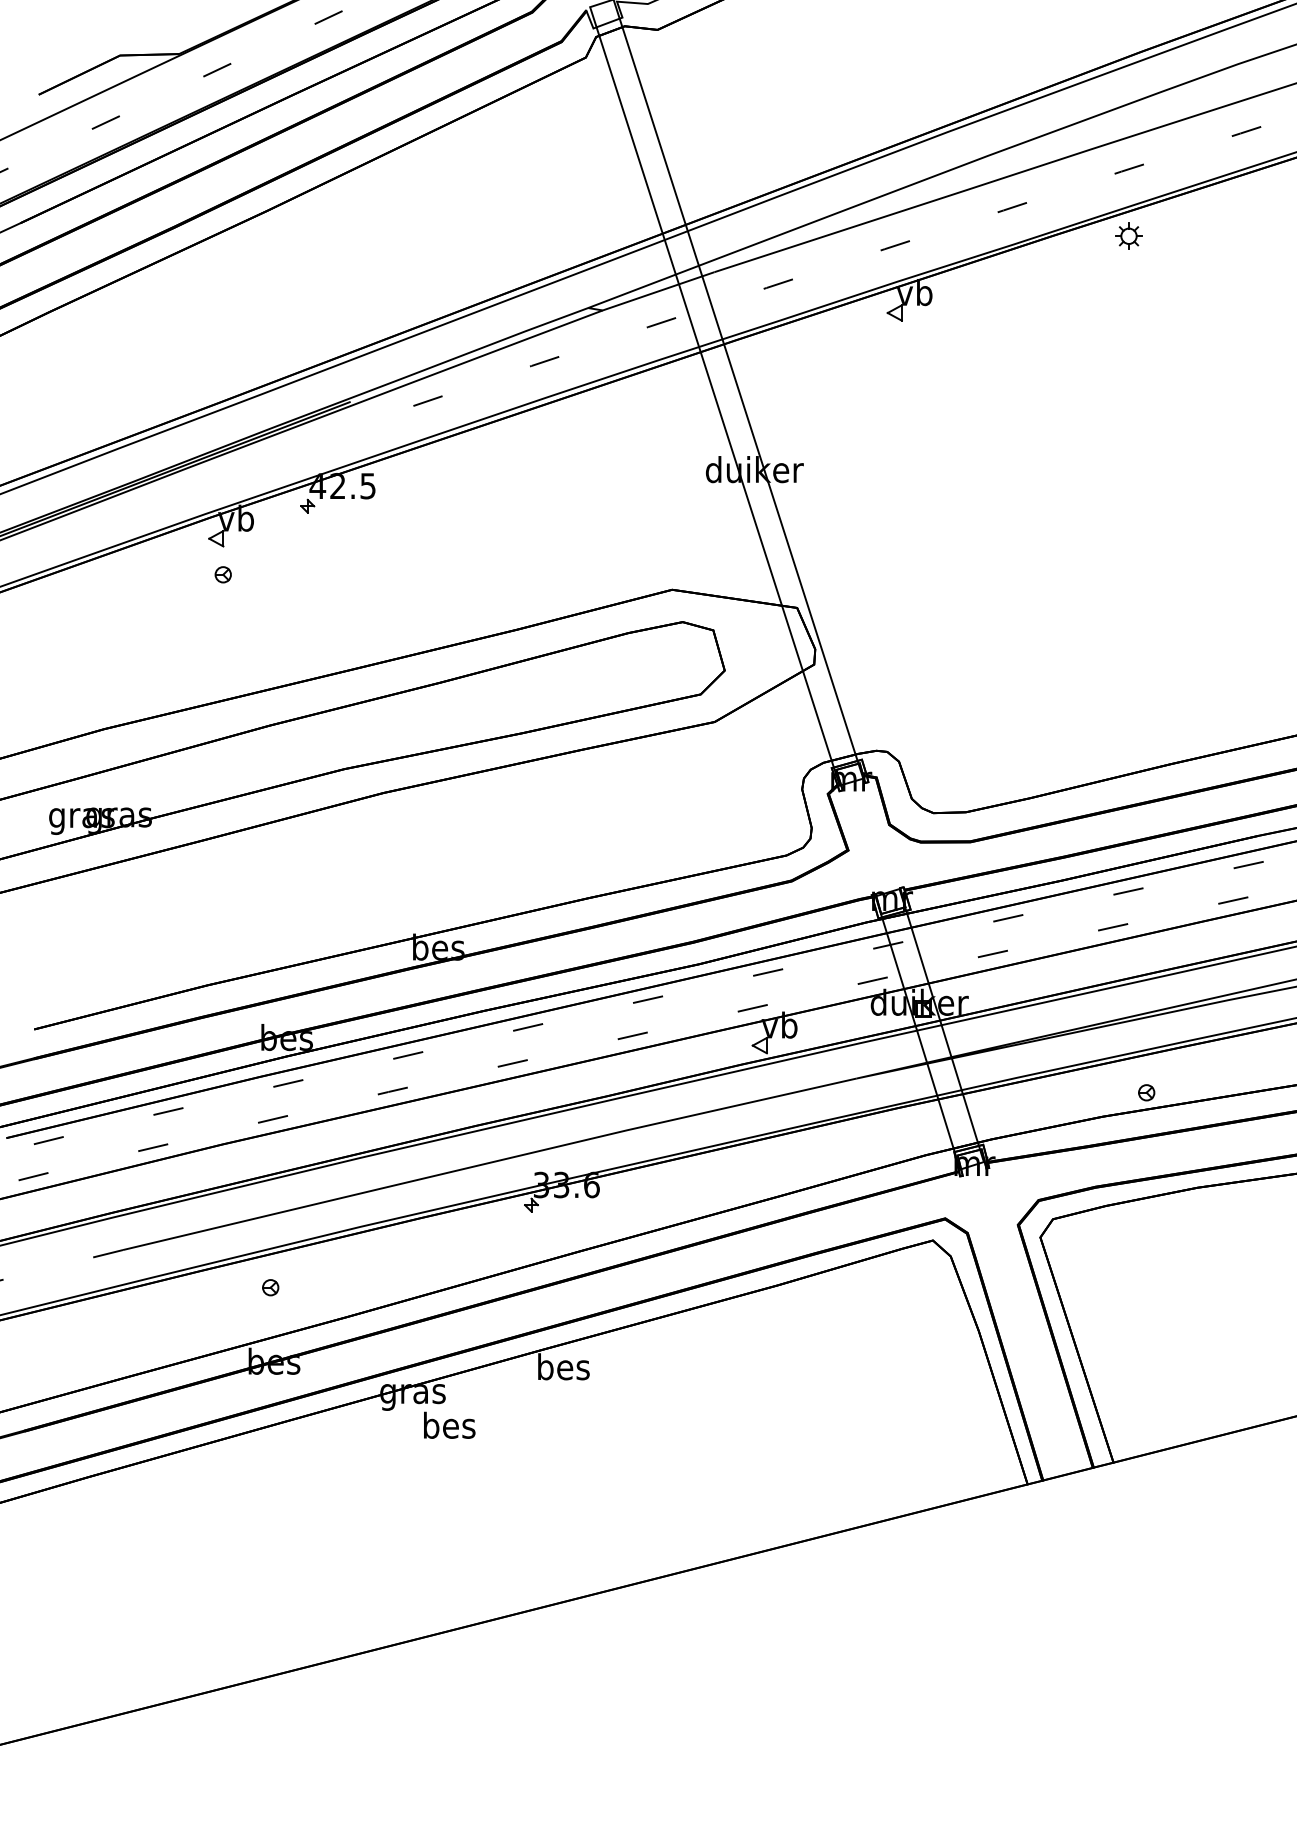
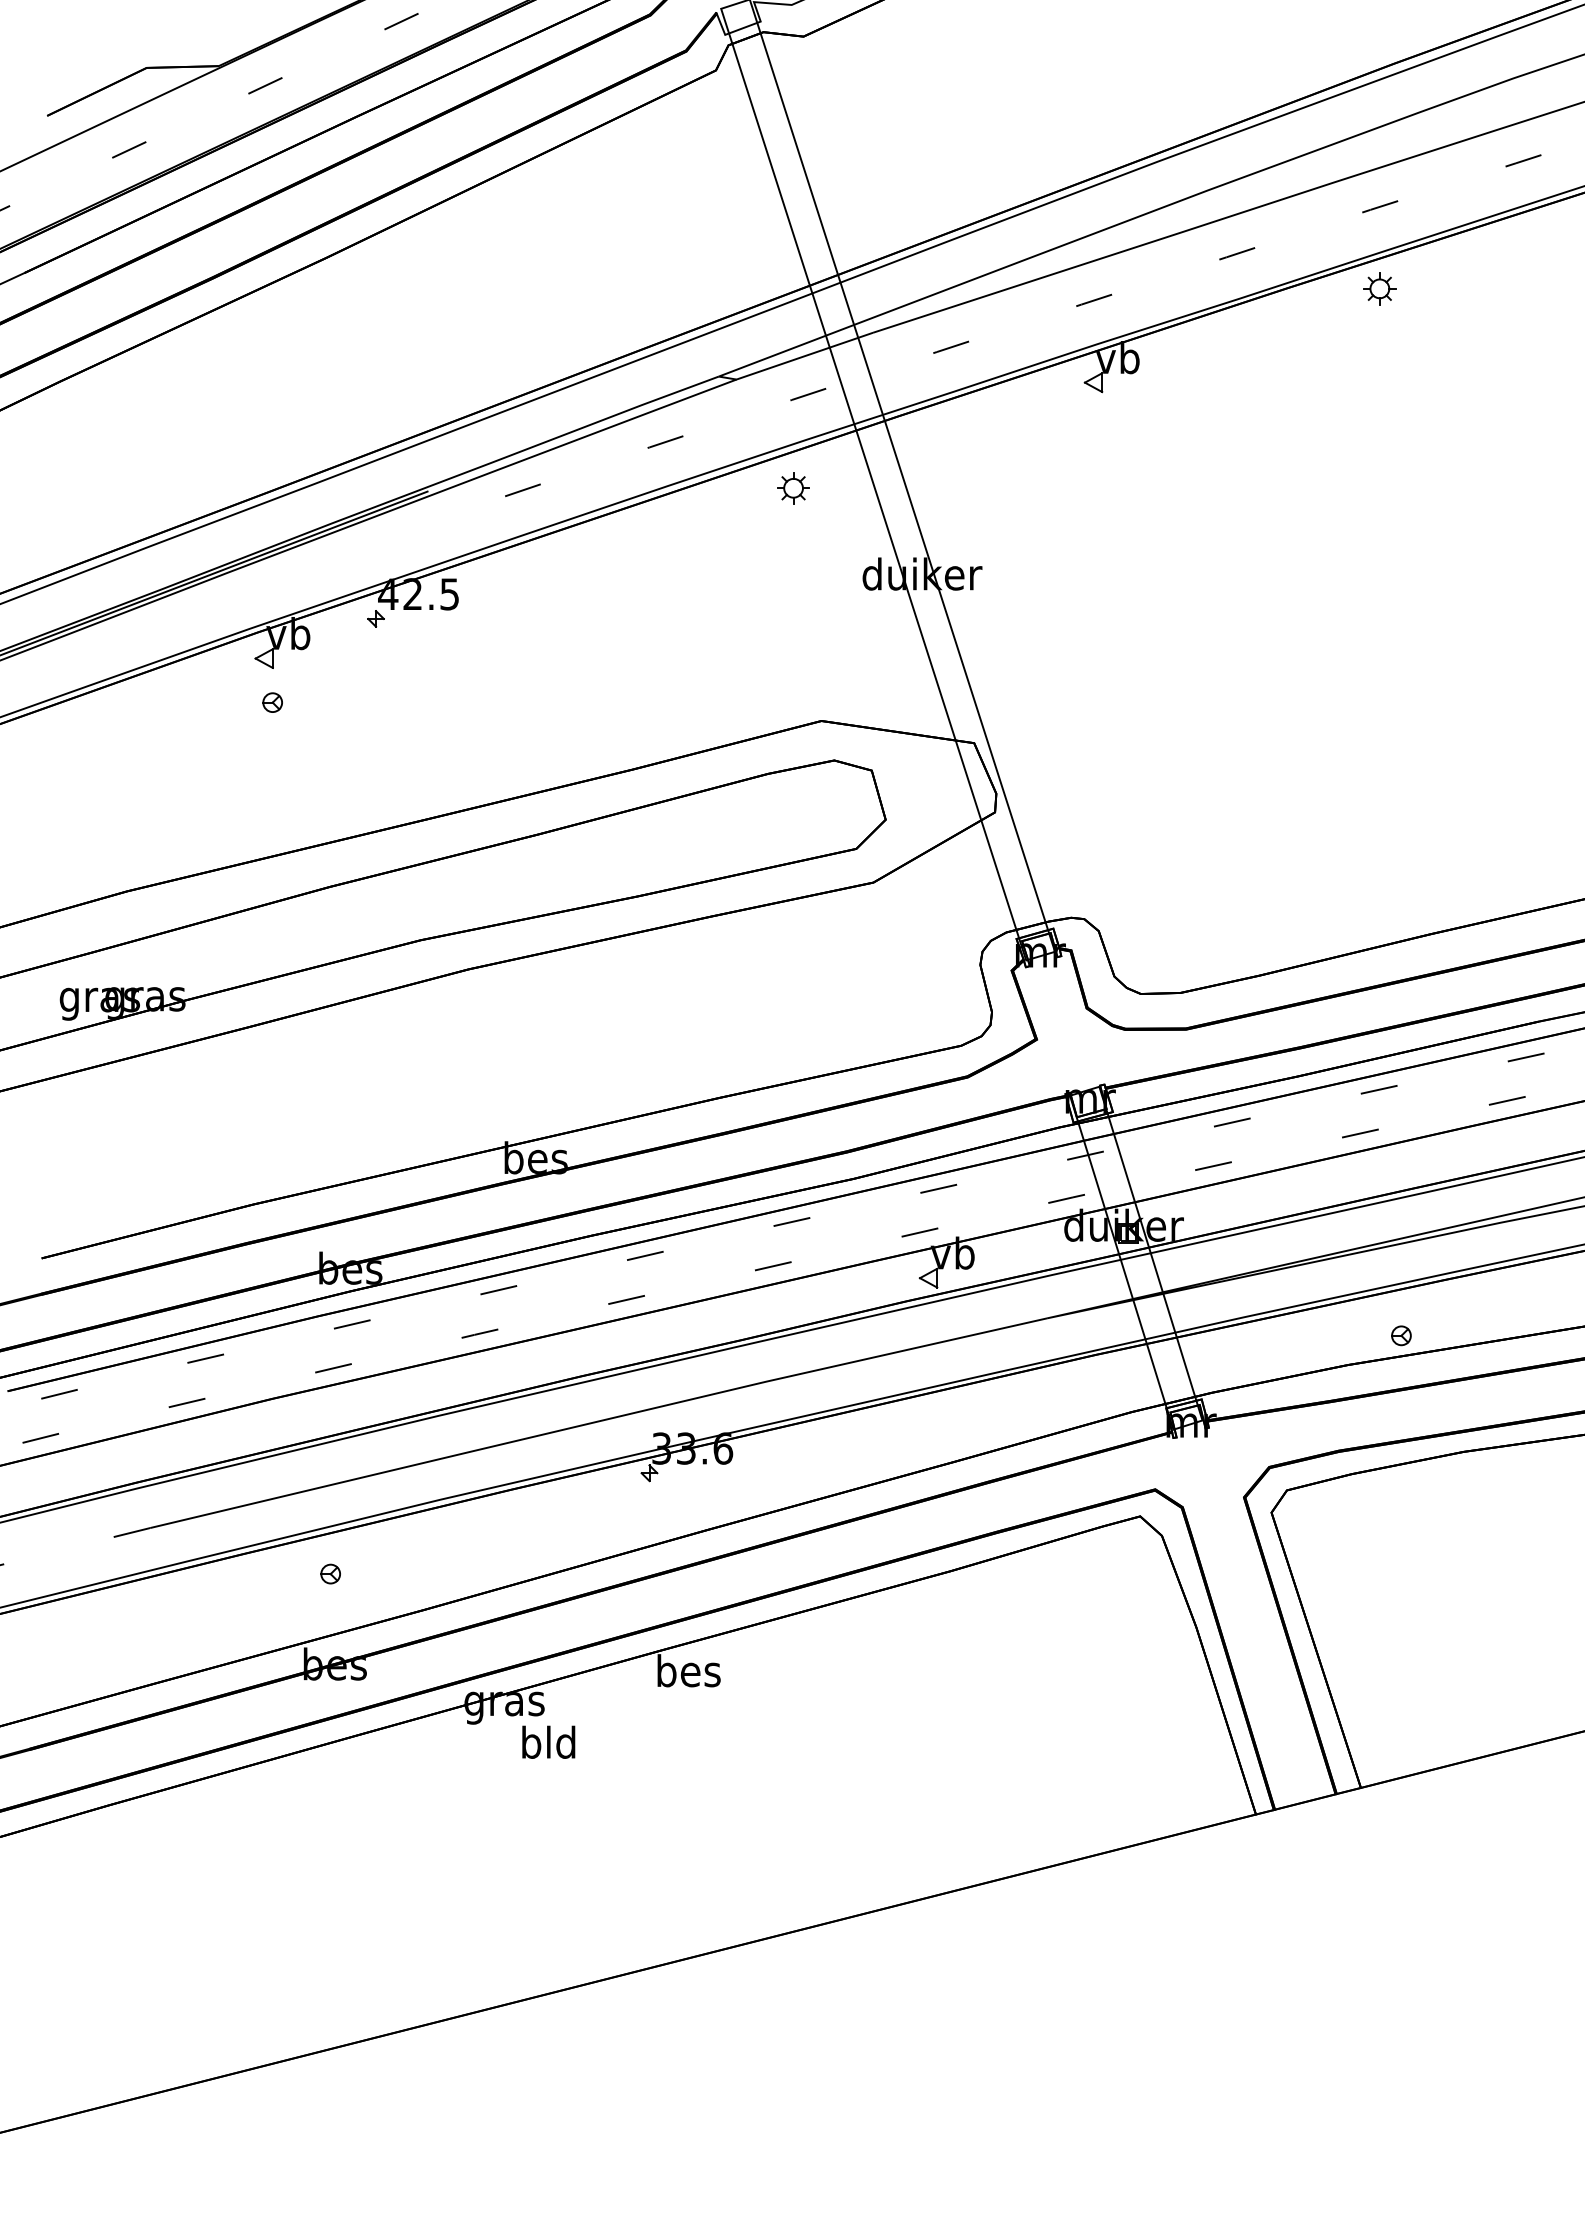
part: (649, 399) -> (793, 488), added
text: (449, 1424) -> (549, 1741), bes -> bld

